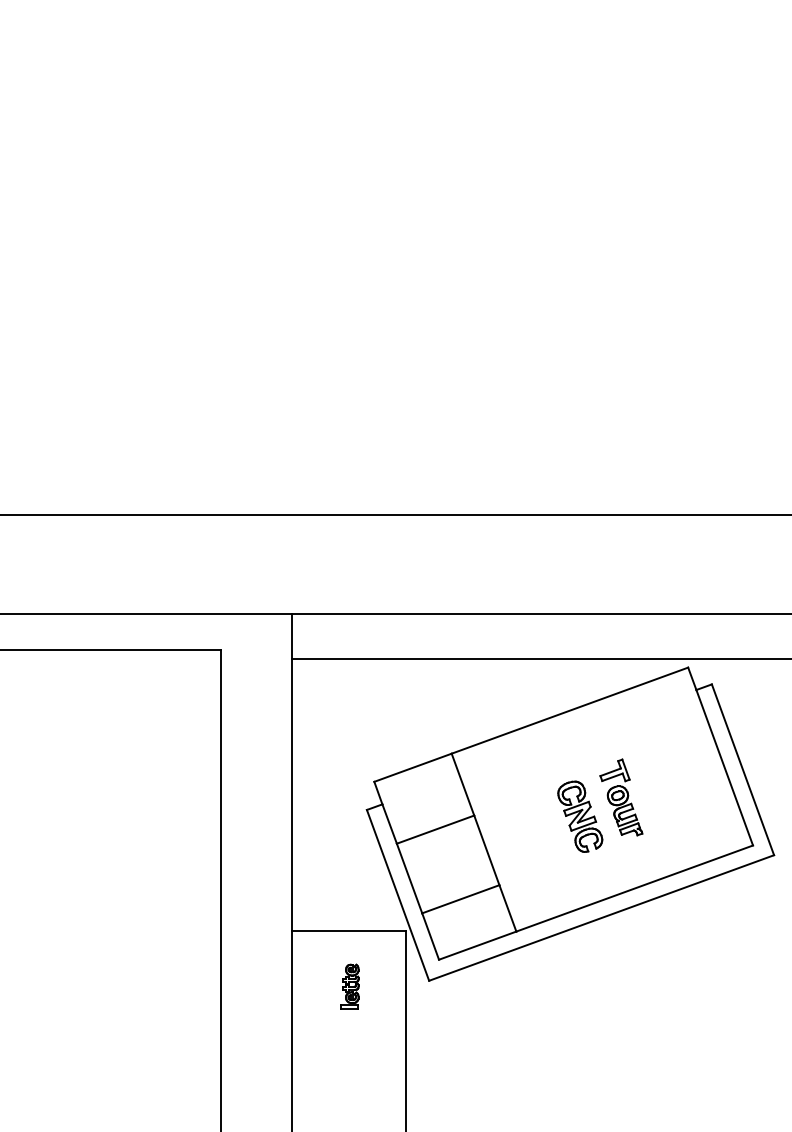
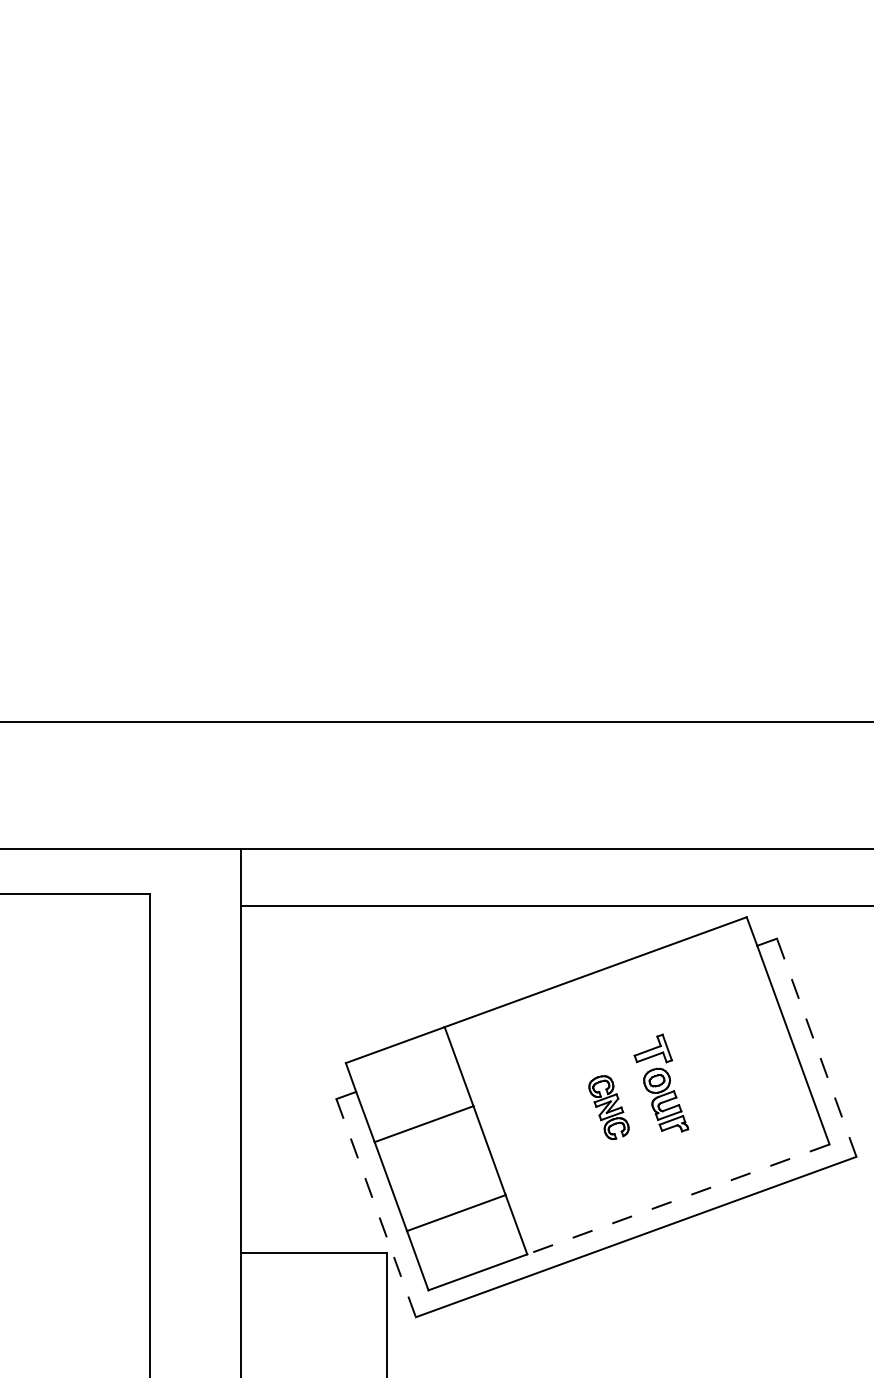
line: (742, 769) -> (816, 1047), solid -> dashed
part: (580, 816) -> (609, 1107), size x0.7
line: (634, 888) -> (678, 1199), solid -> dashed
line: (398, 895) -> (376, 1208), solid -> dashed
part: (349, 986) -> (314, 1324), removed

